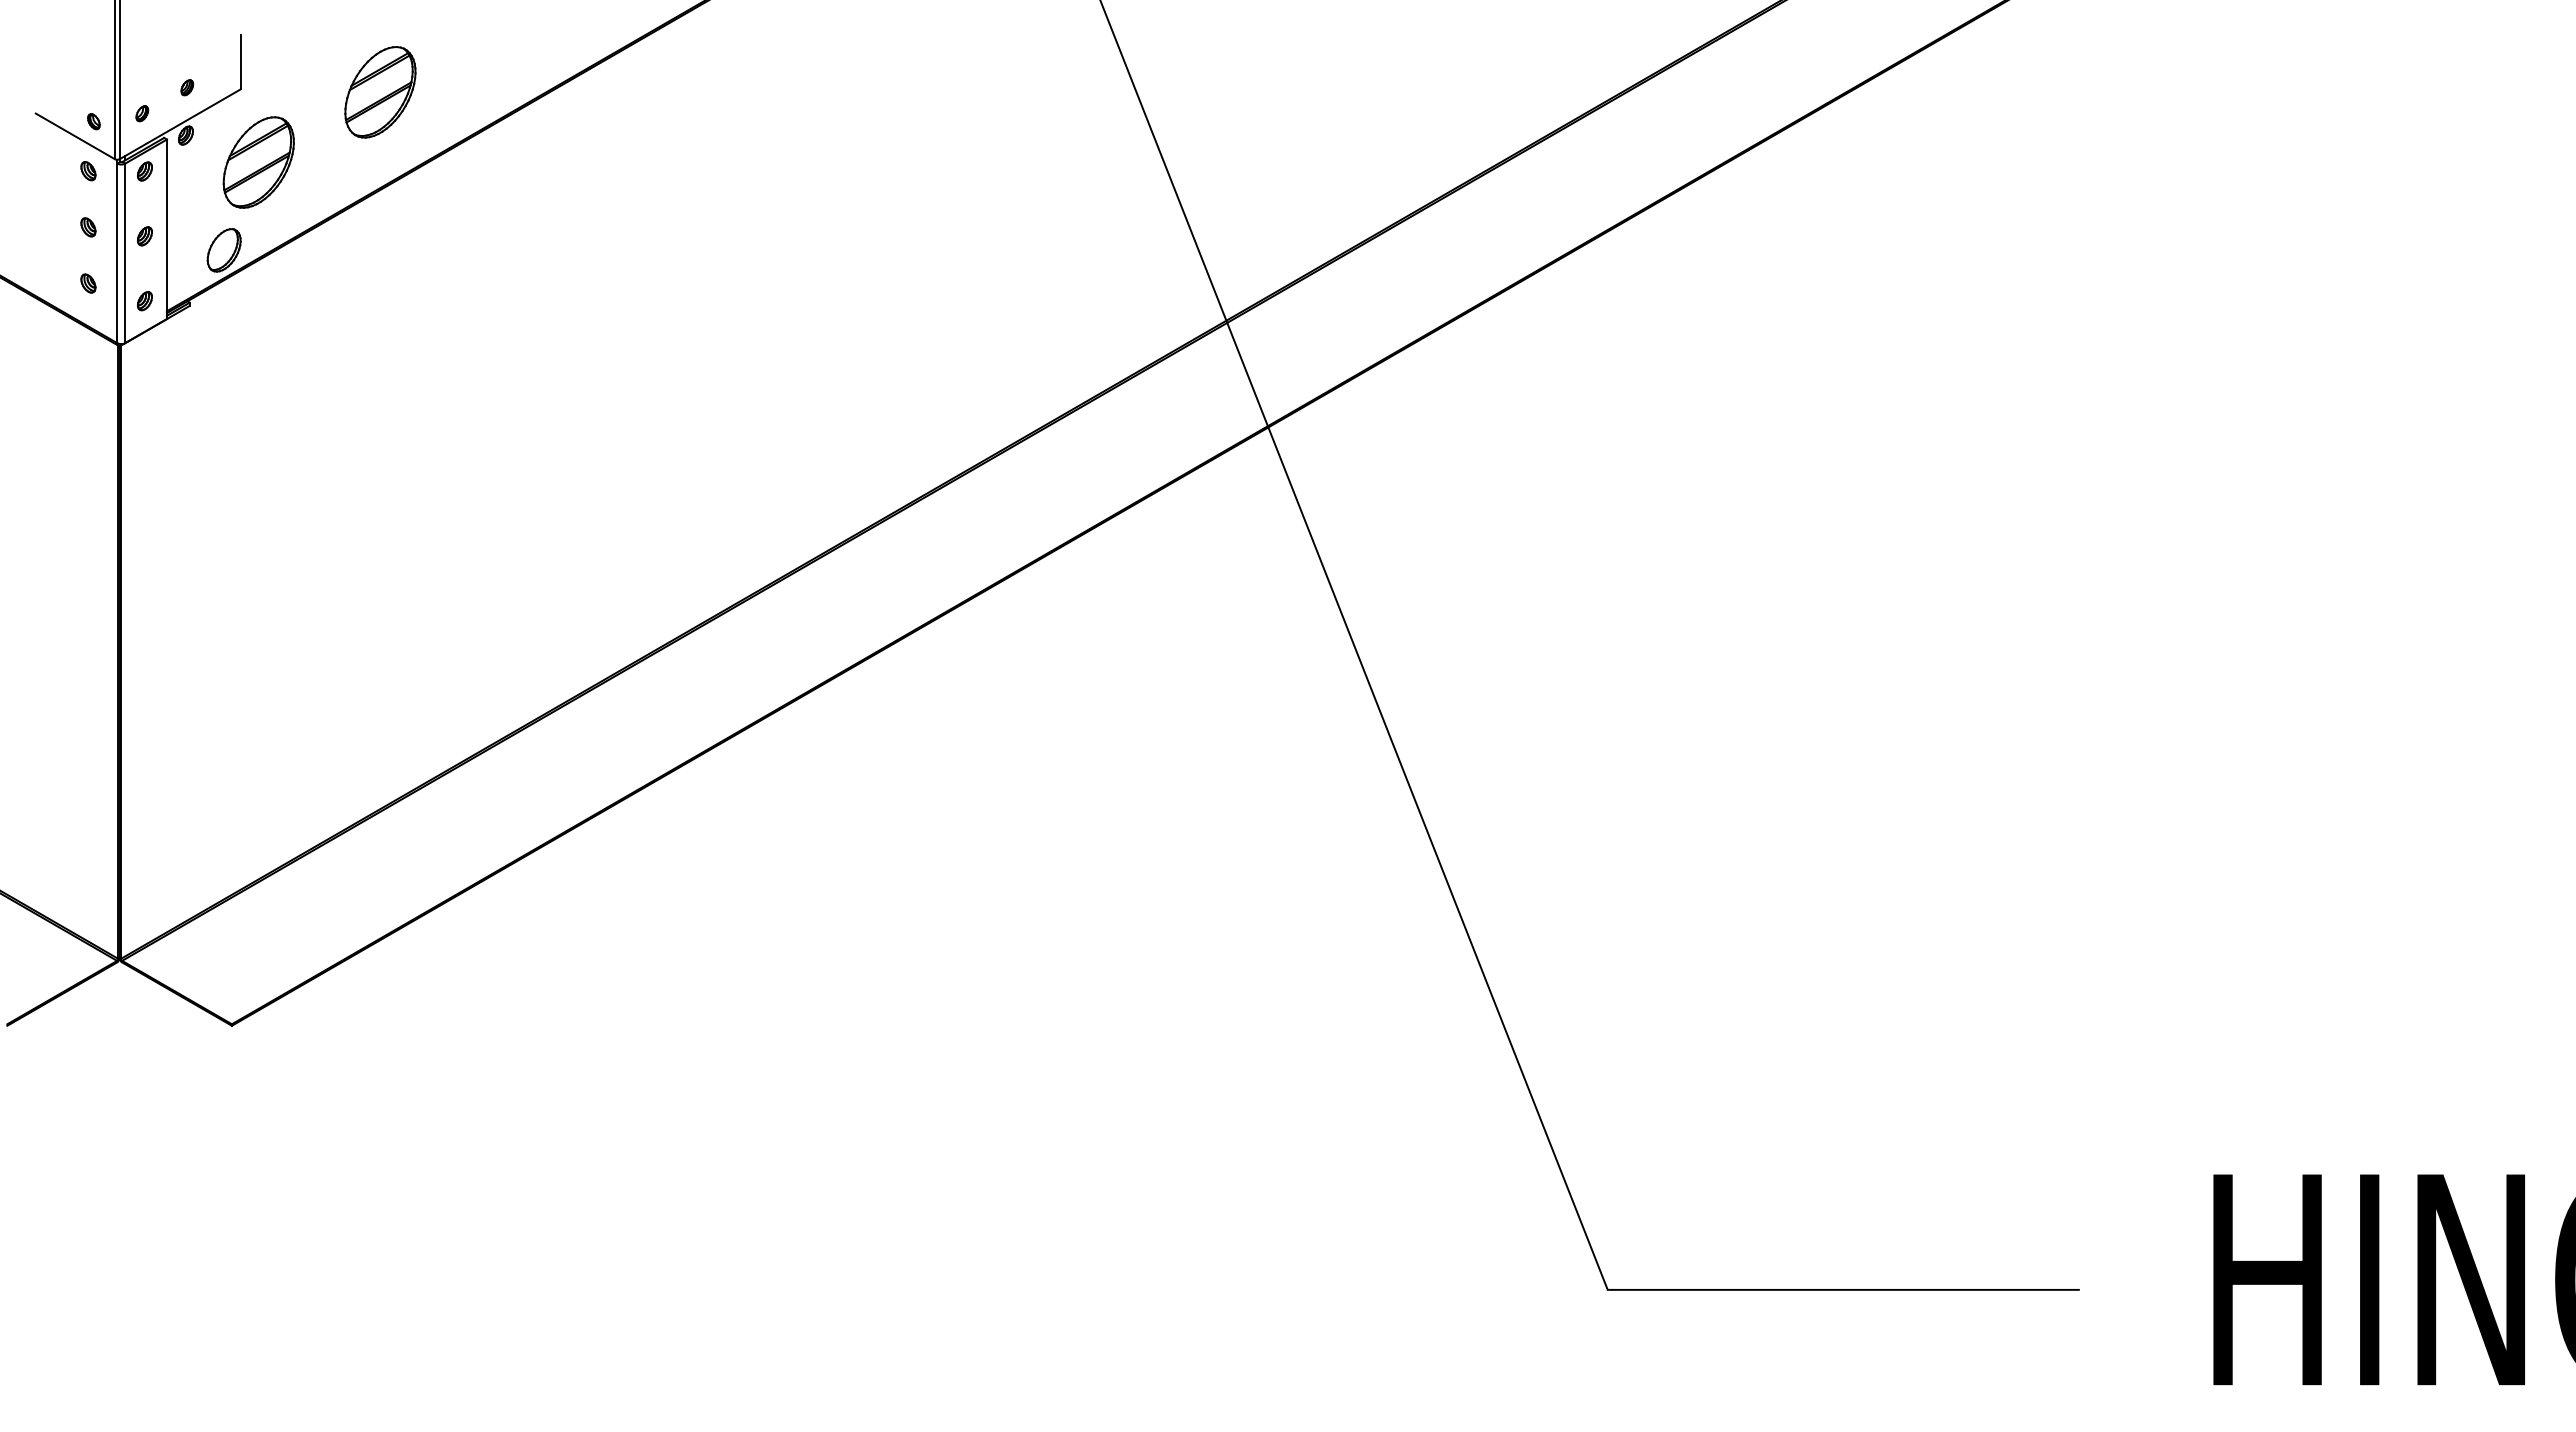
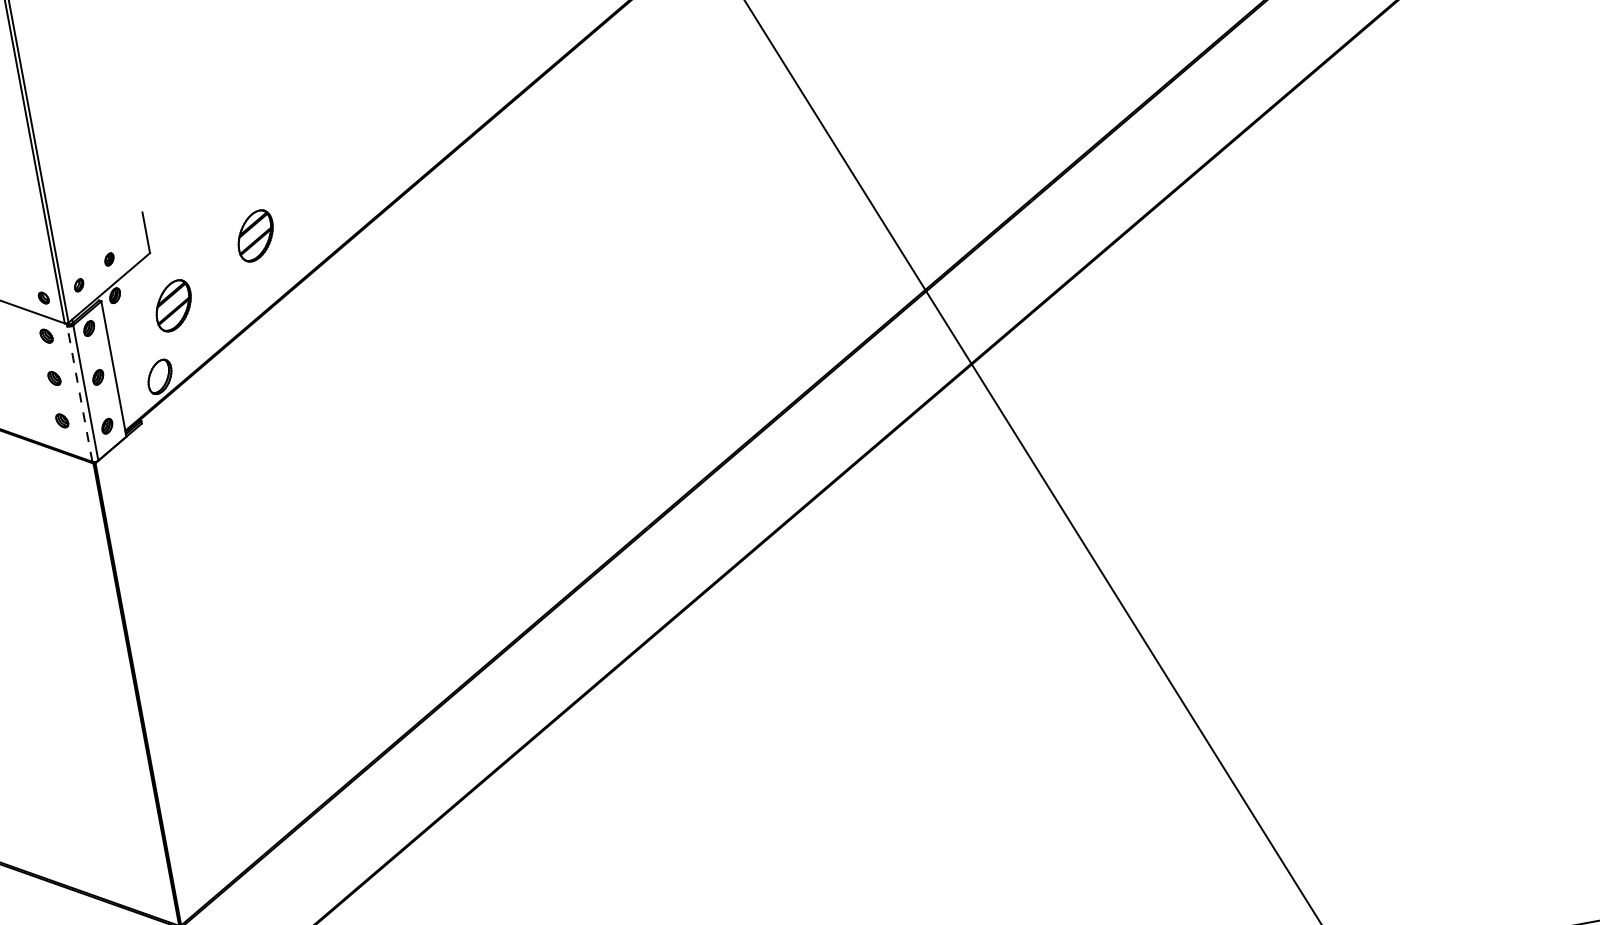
part: (380, 92) -> (255, 236), size x0.7
part: (258, 162) -> (173, 305), size x0.7
line: (117, 253) -> (80, 394), solid -> dashed

